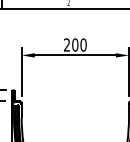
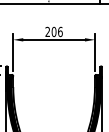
text: (83, 44) -> (60, 31), 200 -> 206

